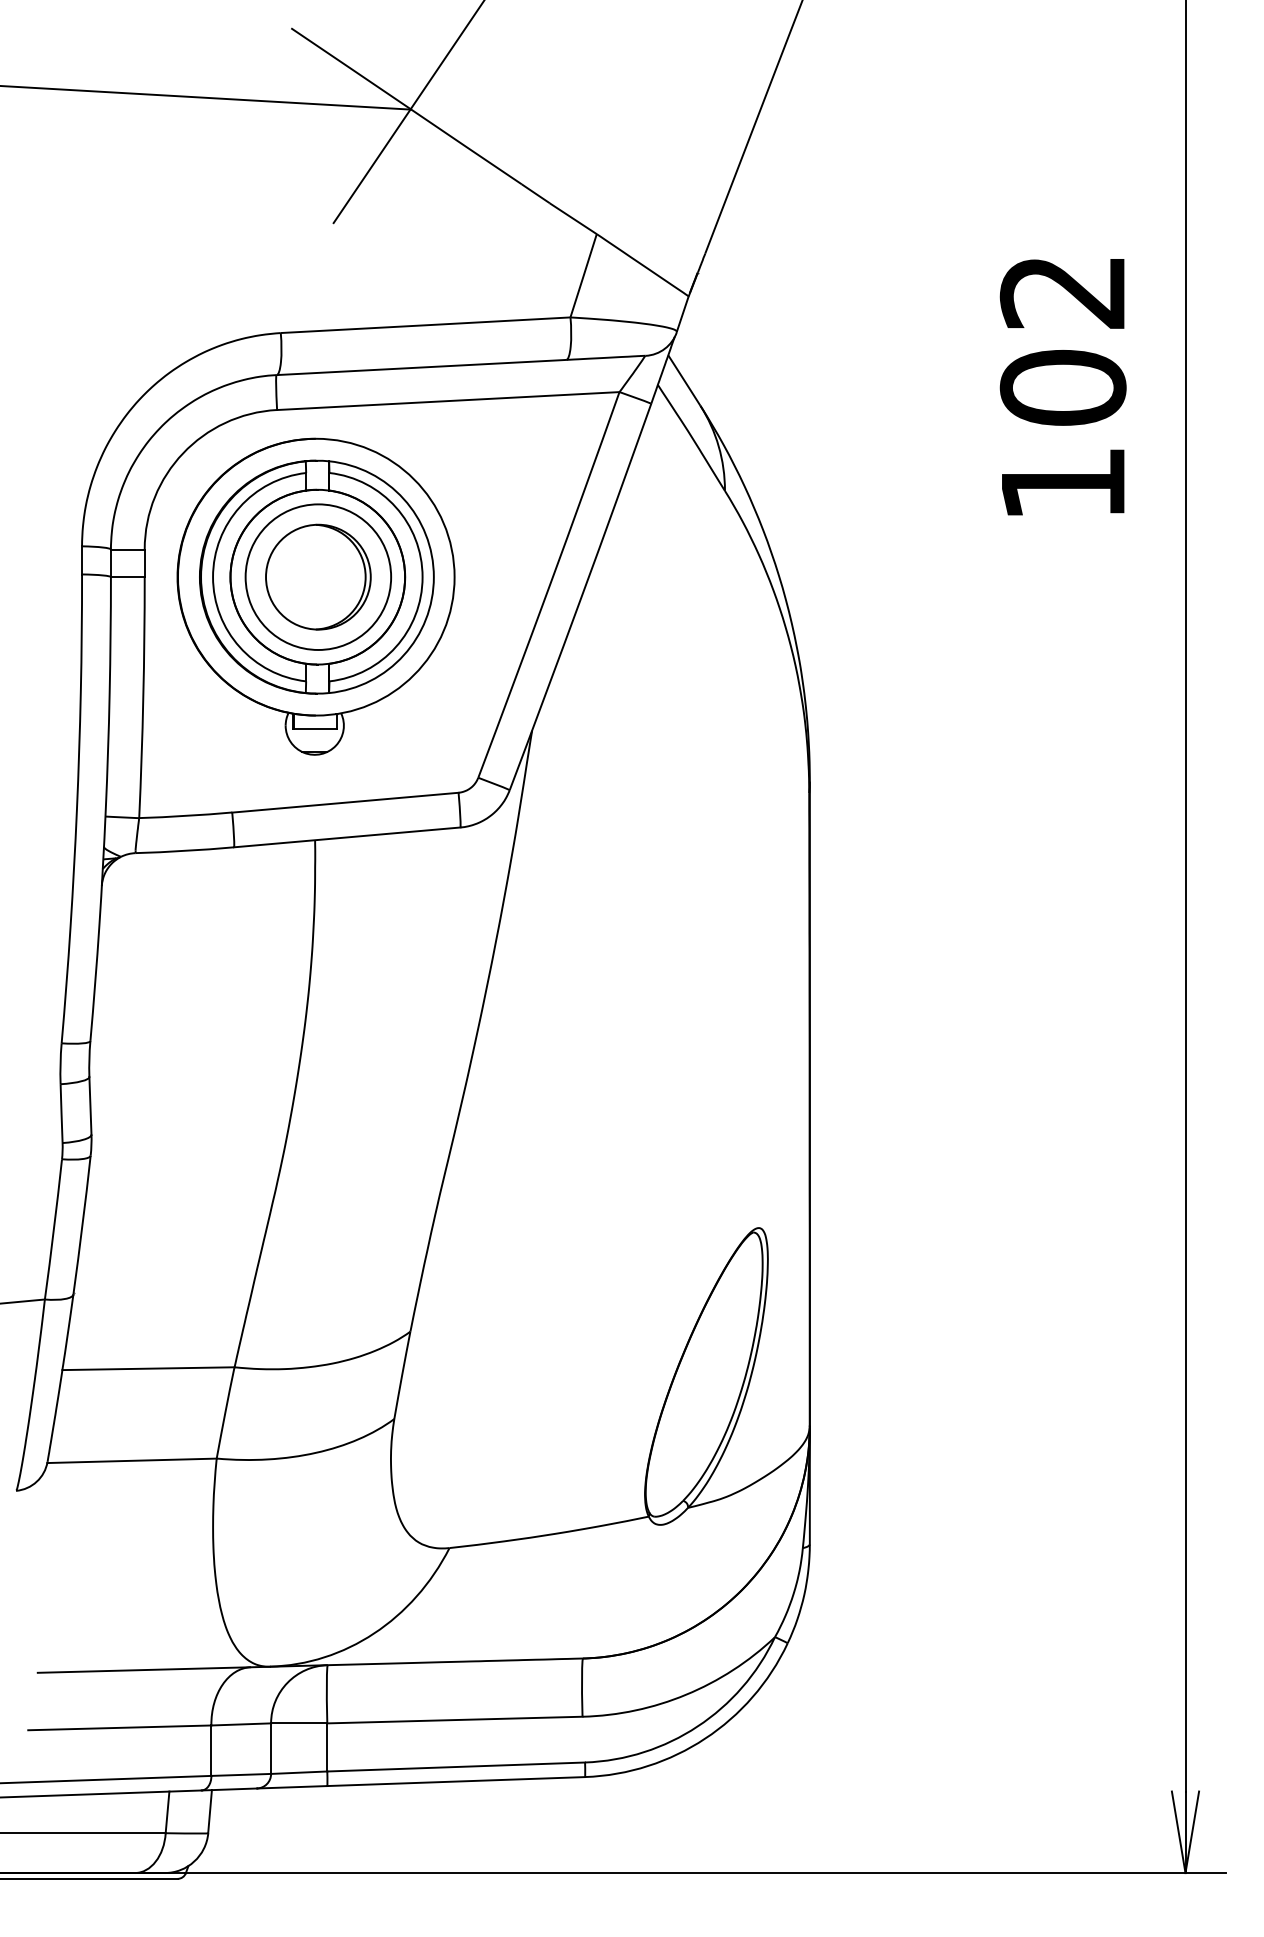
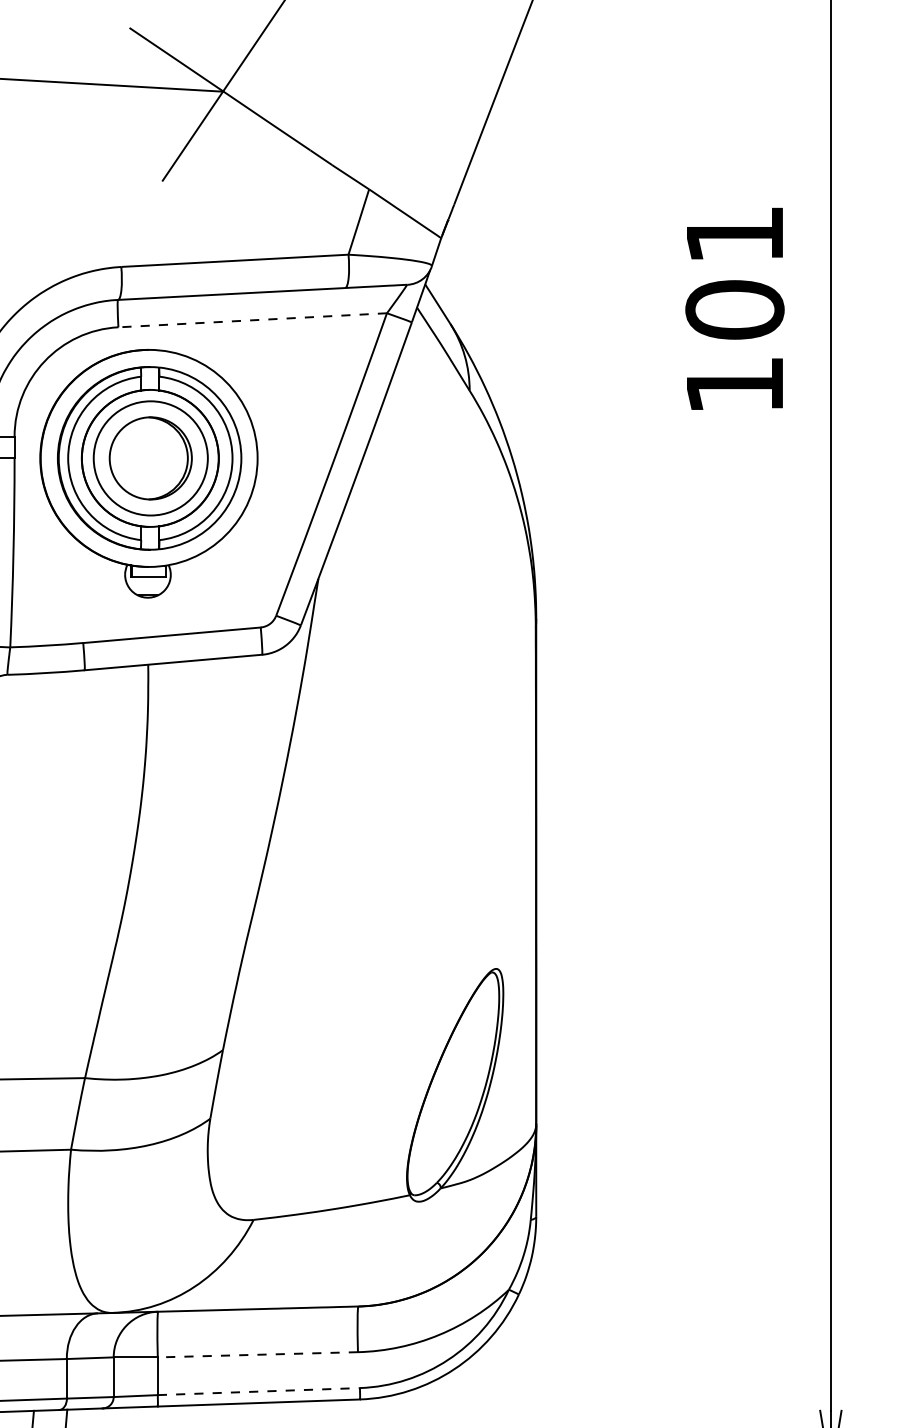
text: (1061, 292) -> (733, 235), 102 -> 101
line: (447, 401) -> (252, 320), solid -> dashed
line: (454, 1720) -> (257, 1355), solid -> dashed
line: (456, 1767) -> (259, 1391), solid -> dashed

